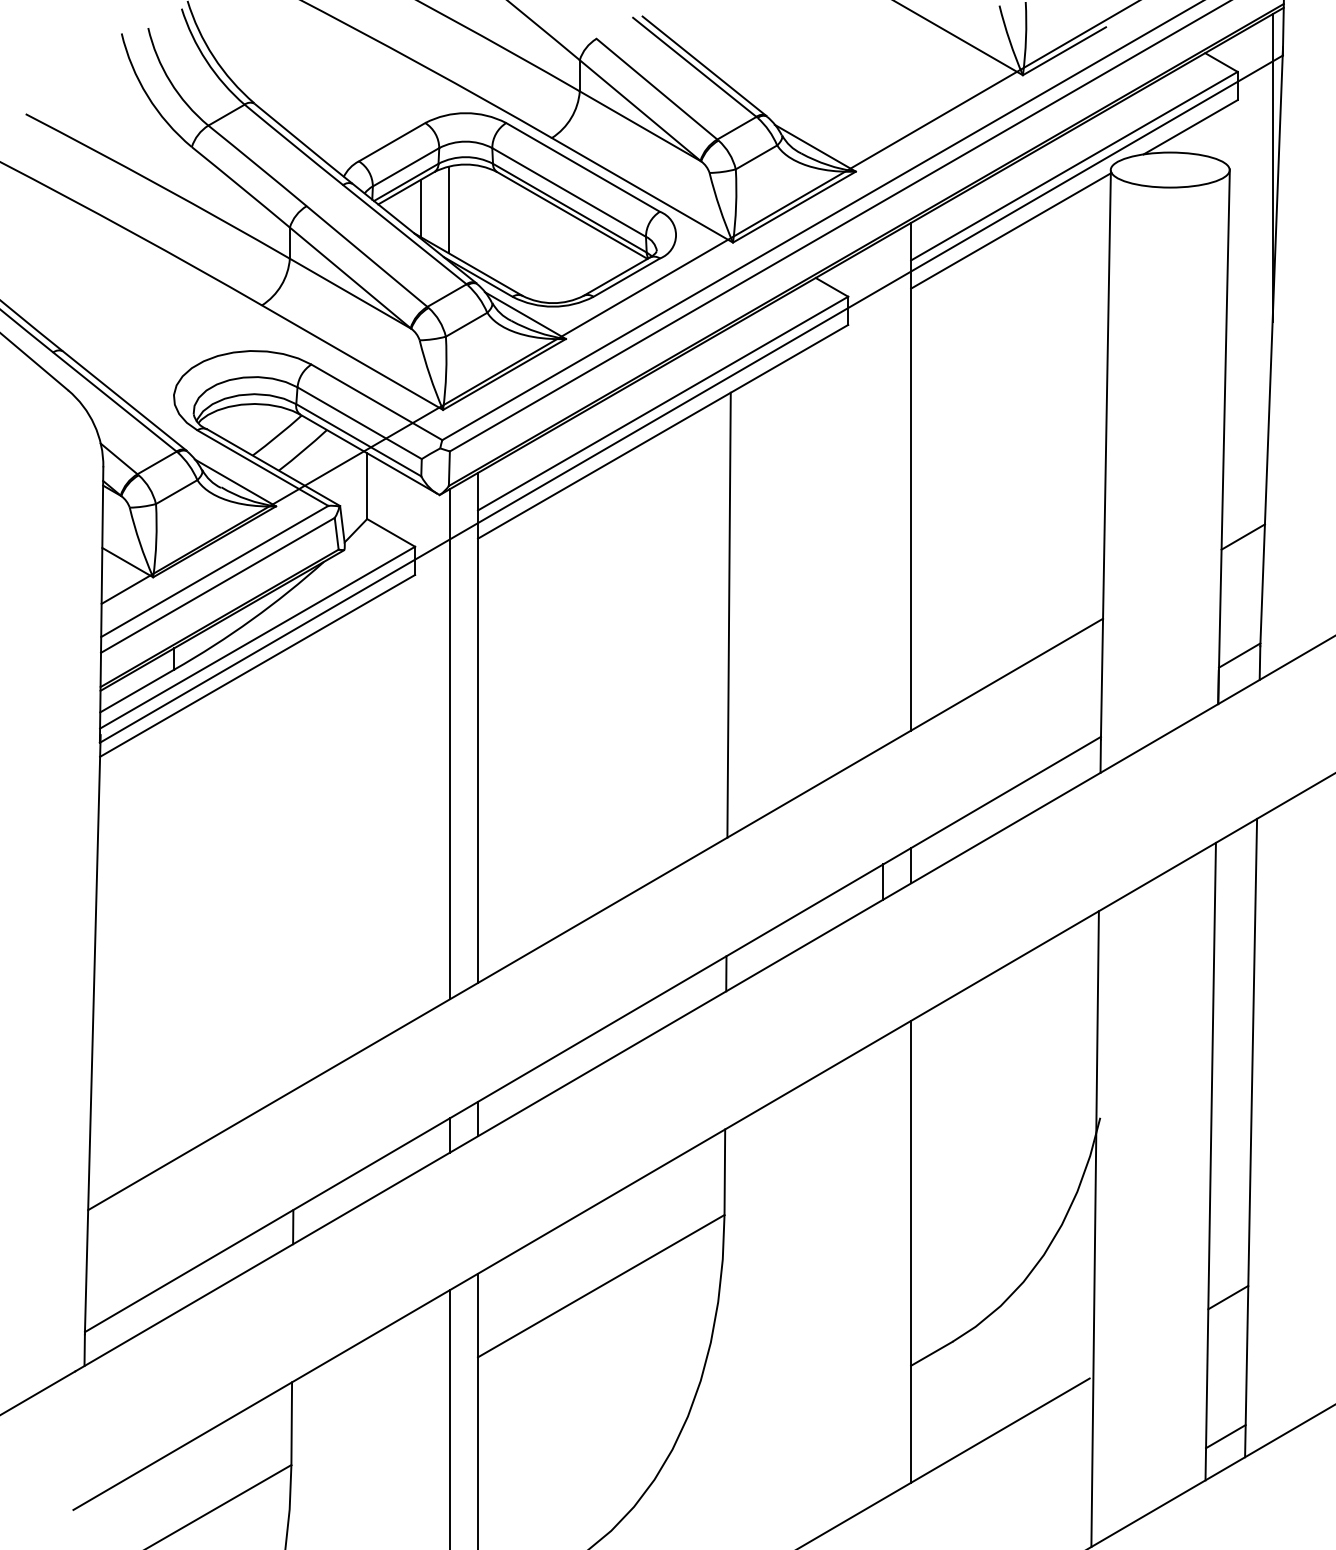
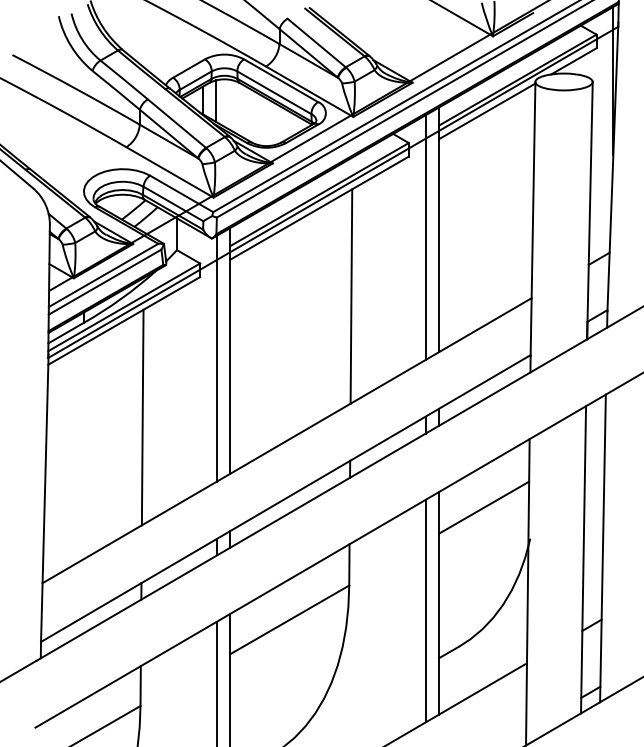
line: (882, 492) -> (425, 237), added
line: (295, 866) -> (142, 417), added
line: (1005, 1053) -> (484, 507), added
line: (882, 1266) -> (425, 610), added

